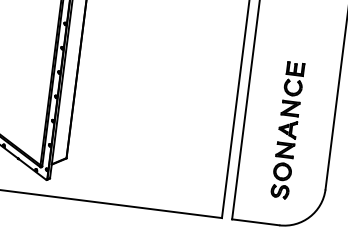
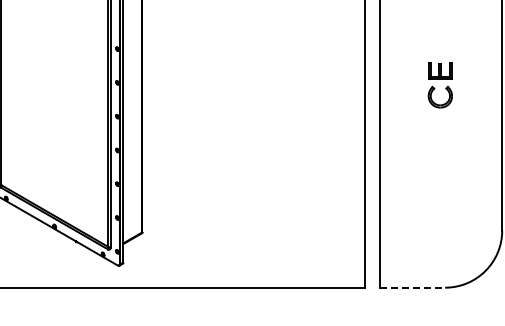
part: (284, 149) -> (439, 183), removed
line: (255, 222) -> (412, 287), solid -> dashed

